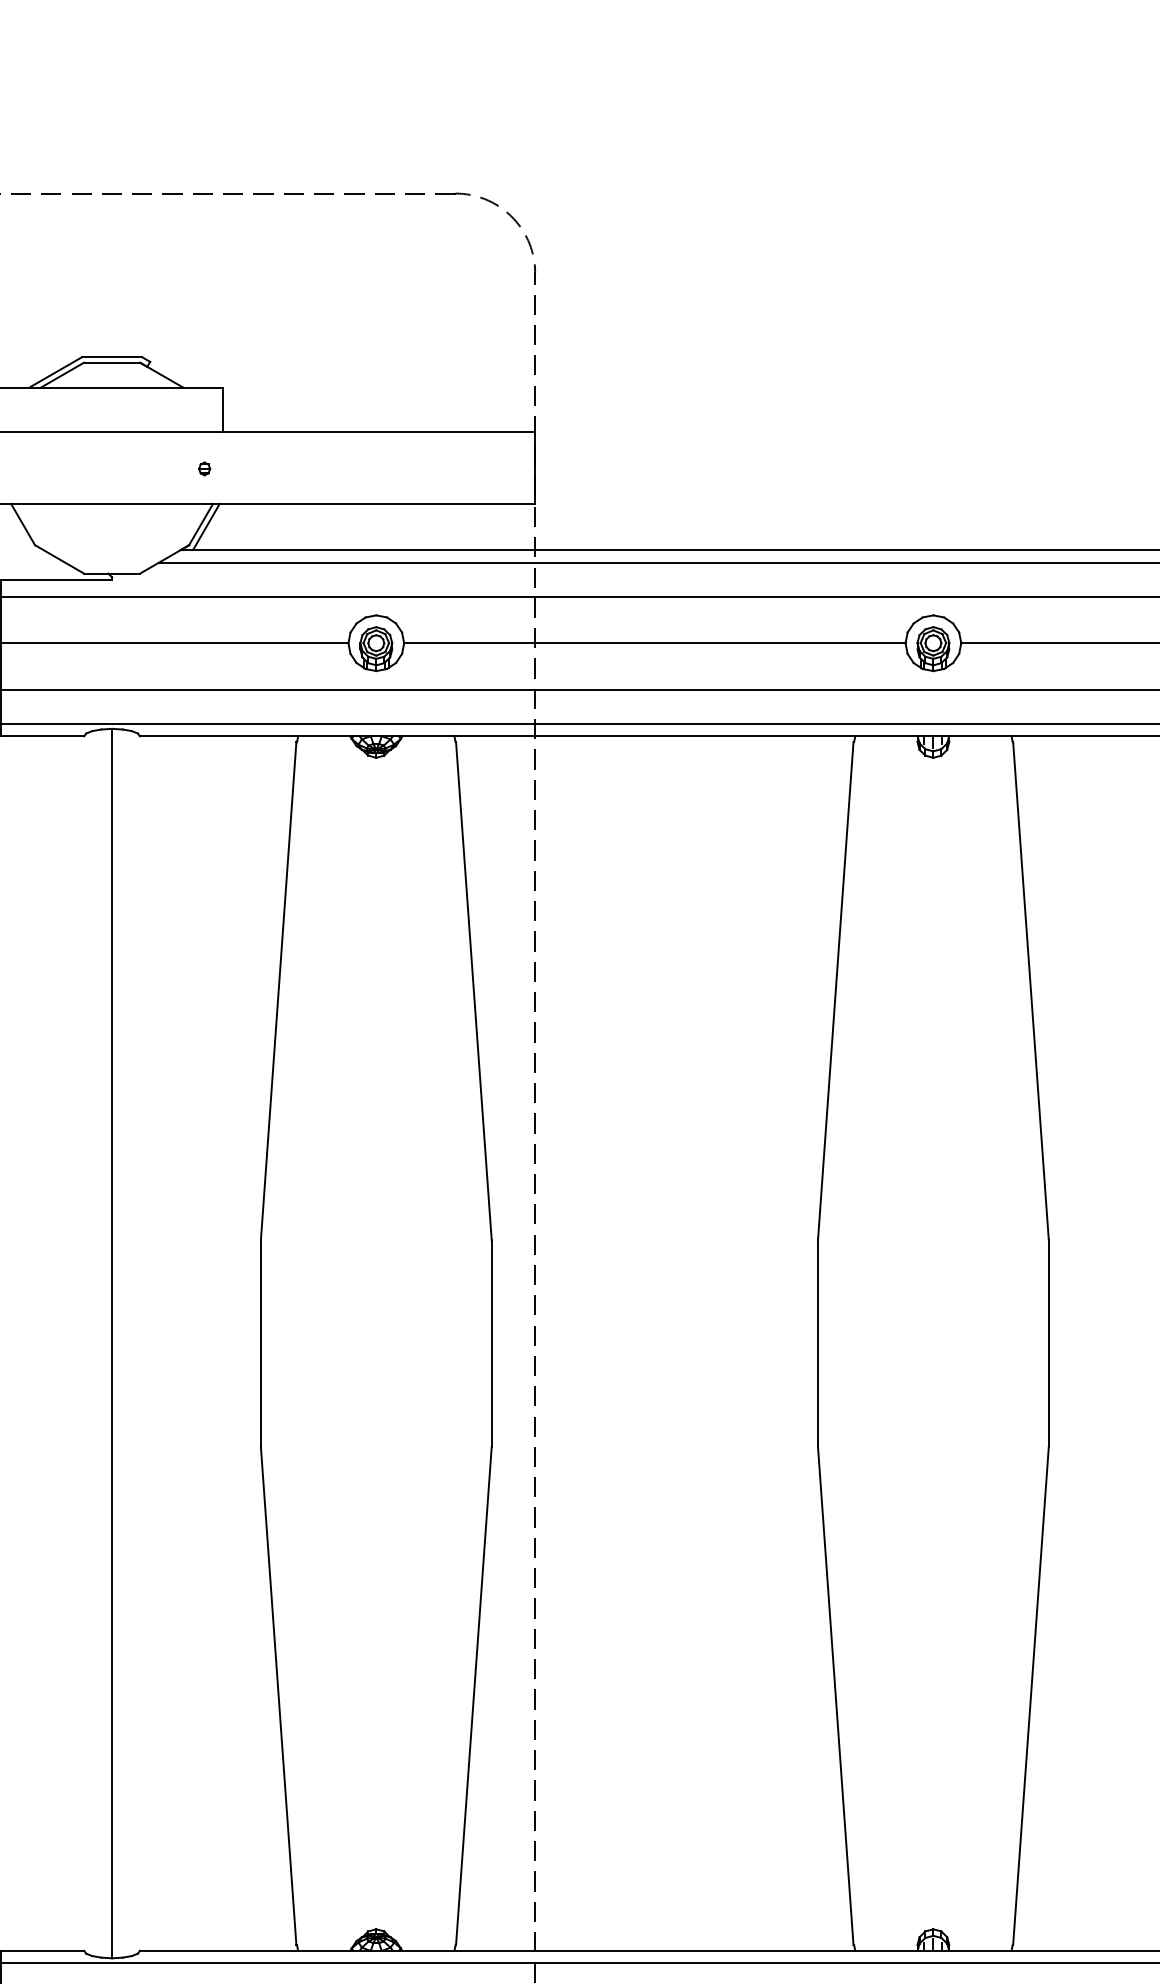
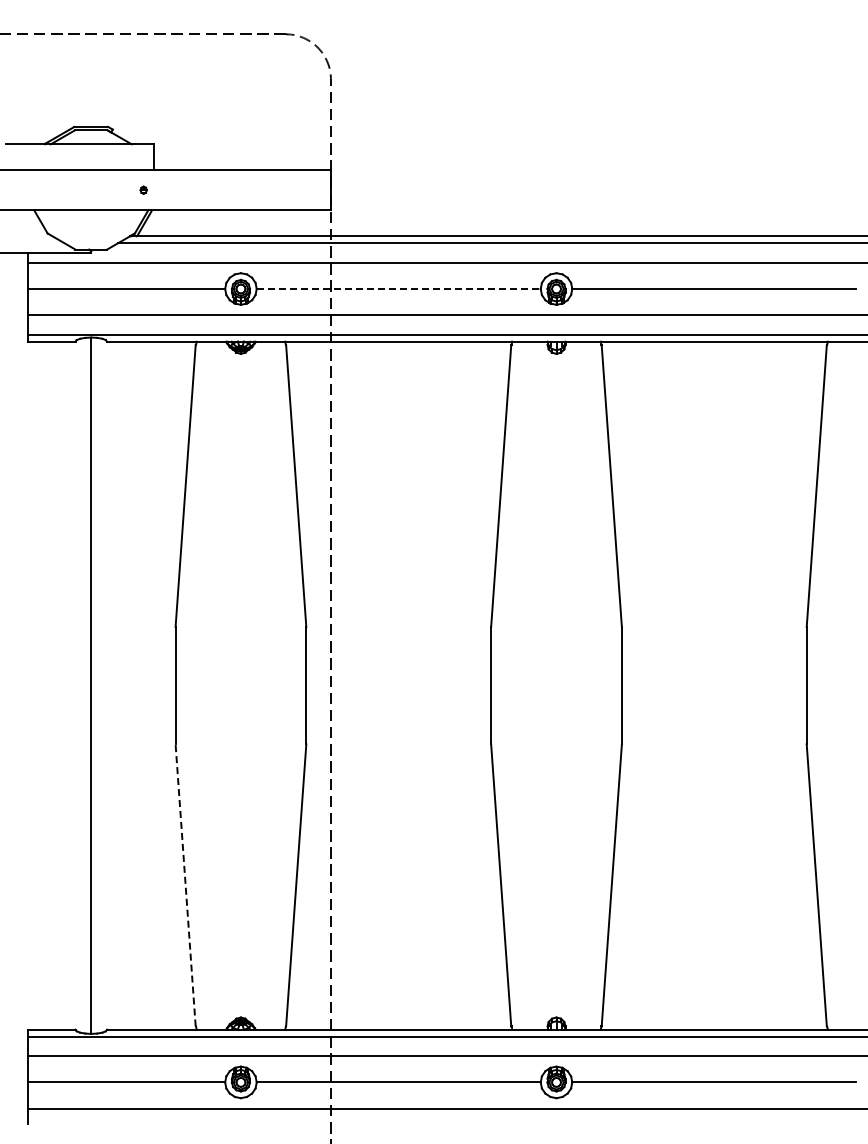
line: (656, 644) -> (399, 289), solid -> dashed
line: (278, 1694) -> (185, 884), solid -> dashed

